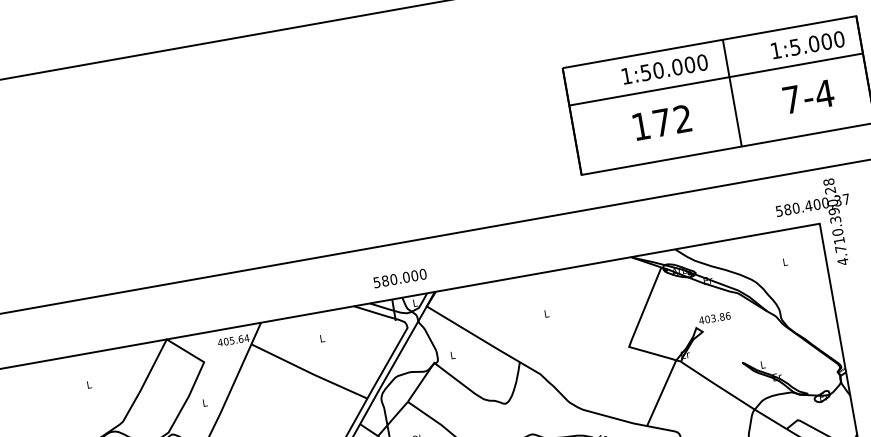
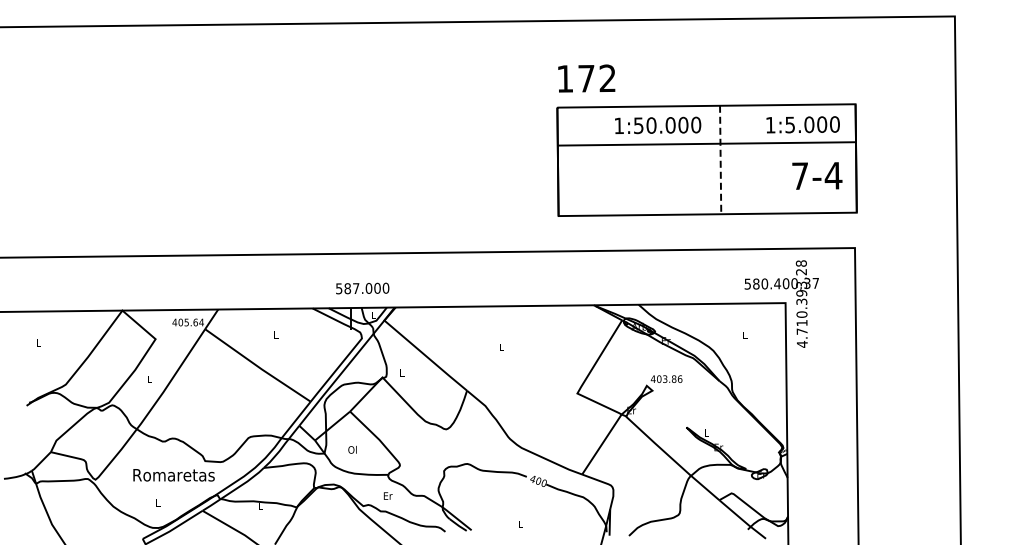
line: (732, 93) -> (720, 160), solid -> dashed
text: (808, 96) -> (817, 175), moved
text: (662, 122) -> (586, 78), moved
text: (832, 202) -> (801, 284), 4.710.390,28 -> 4.710.393,28
text: (394, 279) -> (356, 288), 580.000 -> 587.000

